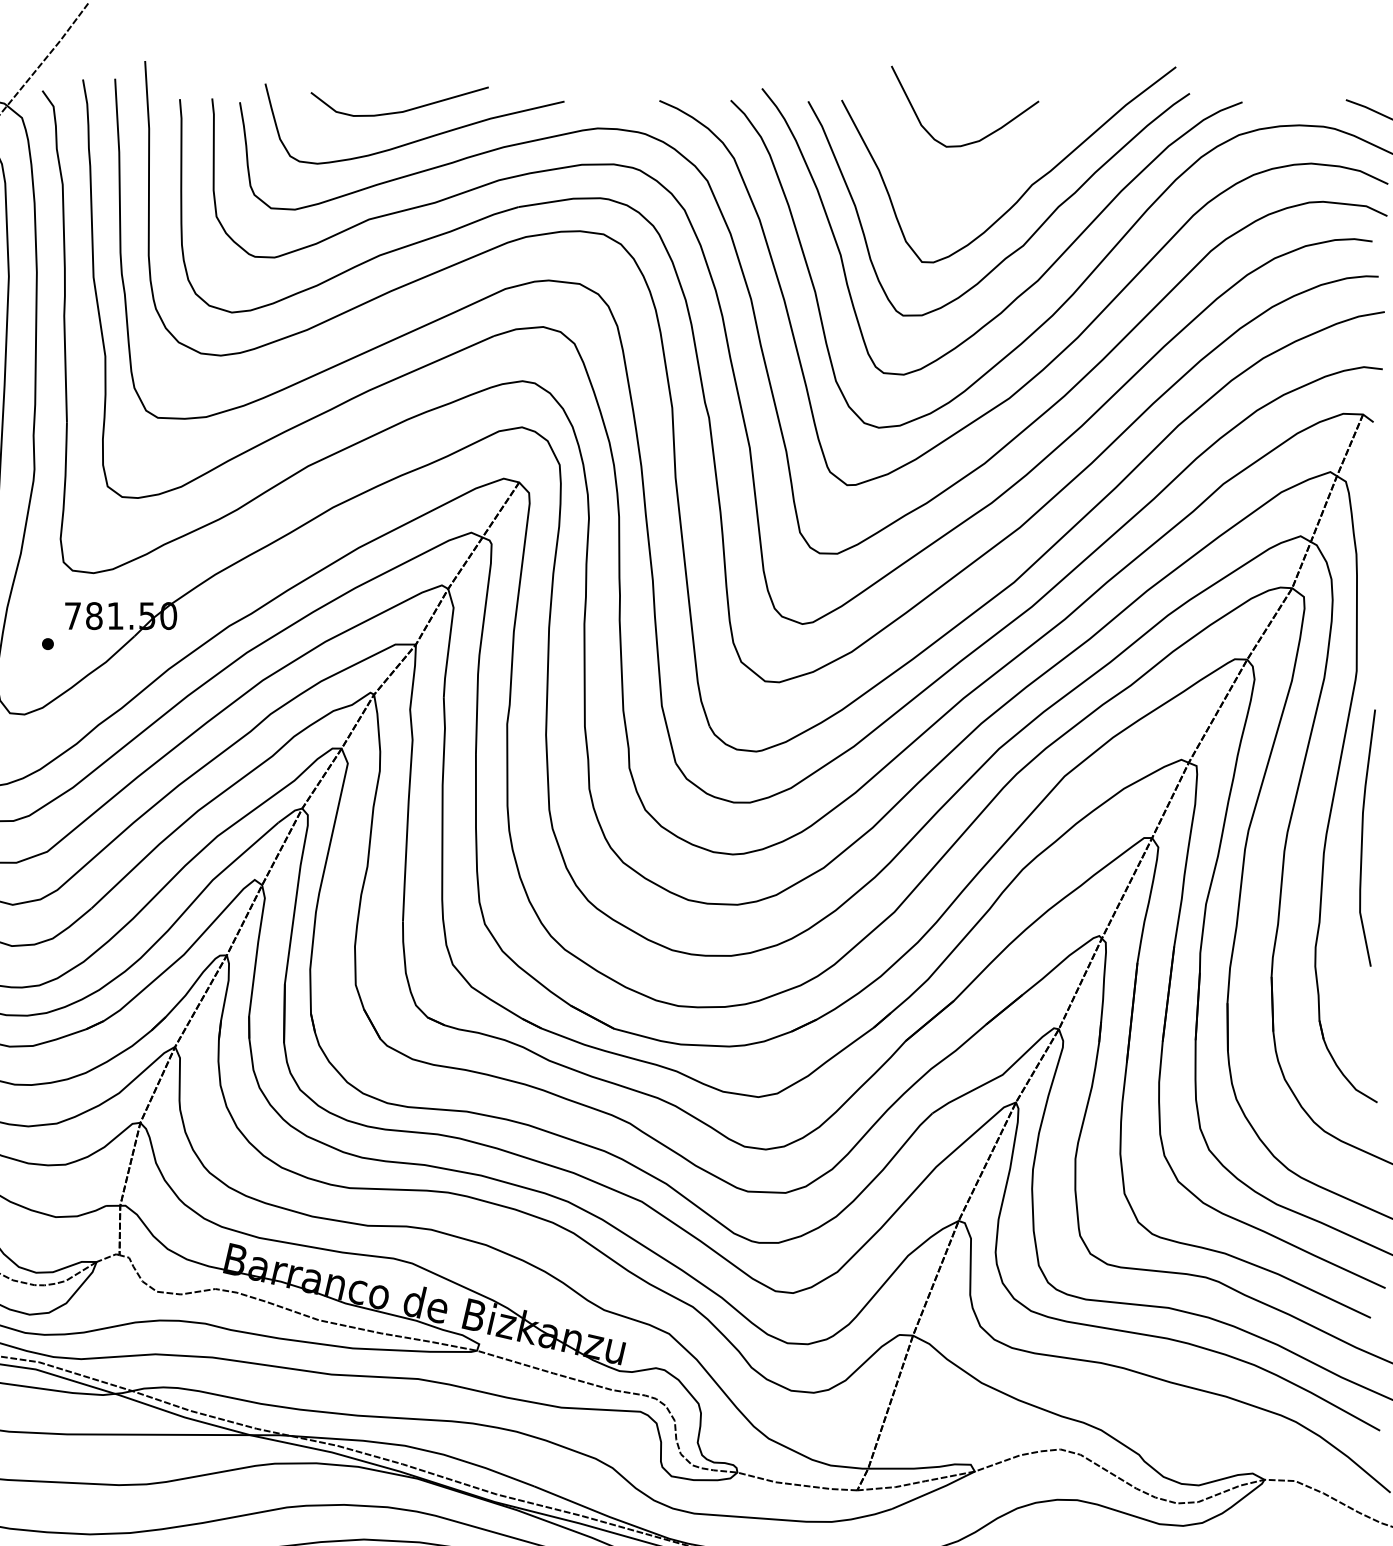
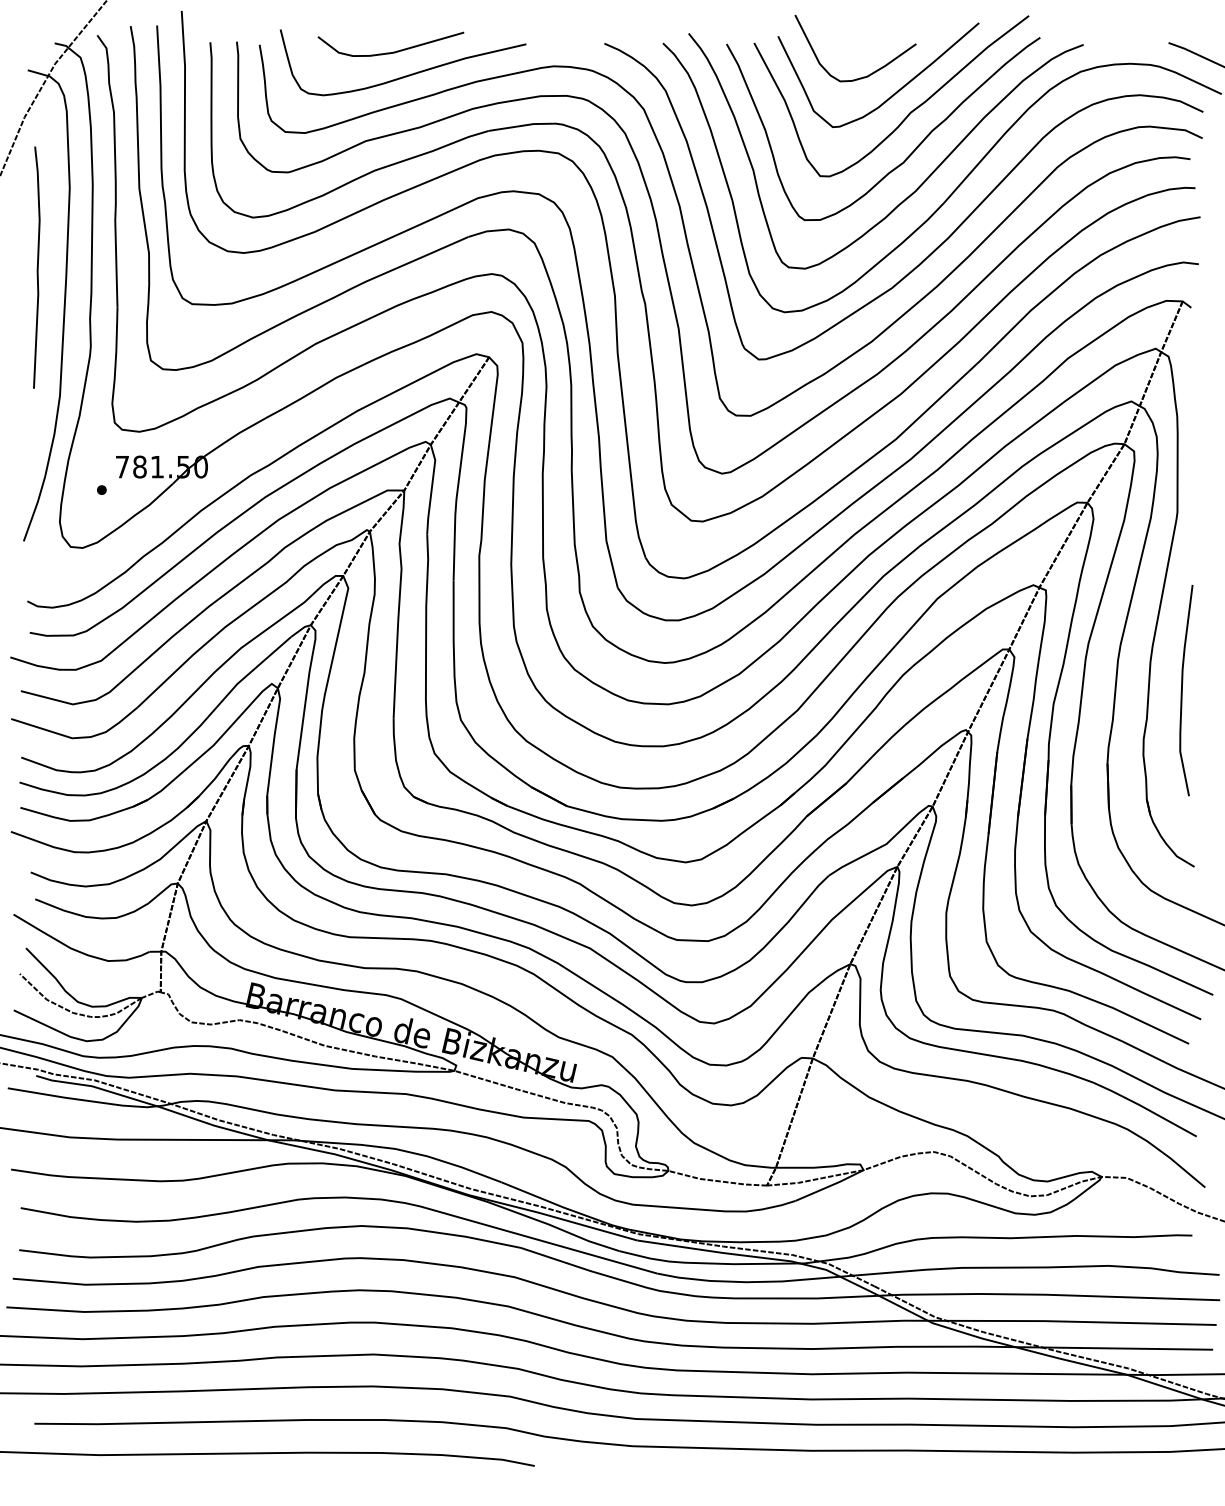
curve: (1011, 161) -> (893, 93), added
curve: (1362, 838) -> (1182, 690), moved

